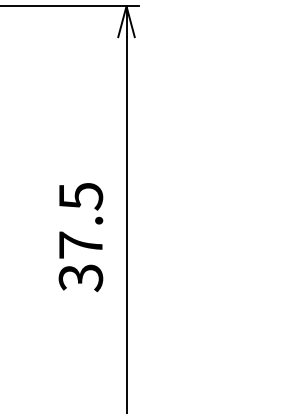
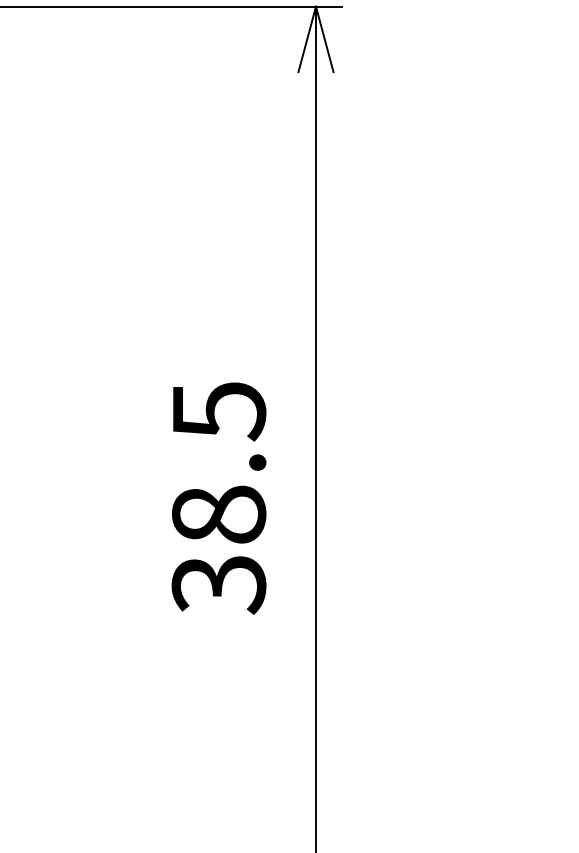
text: (80, 244) -> (218, 513), 37.5 -> 38.5

